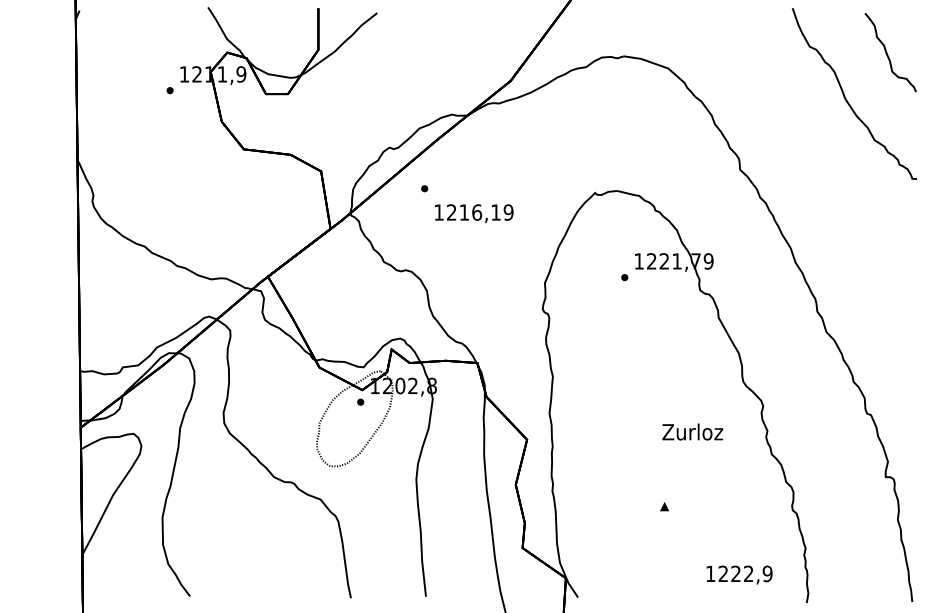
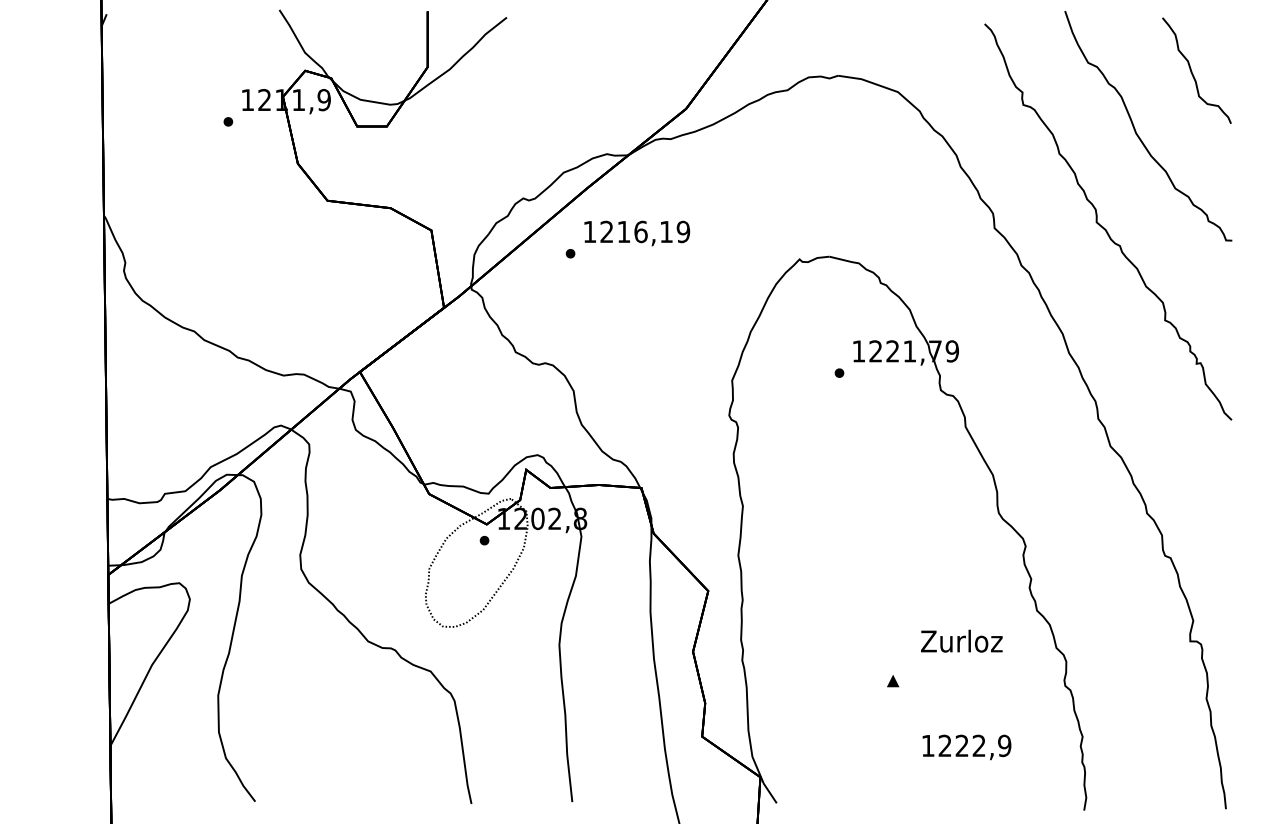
curve: (820, 167) -> (1102, 225), added
text: (474, 213) -> (637, 233), moved
text: (692, 431) -> (961, 640), moved
text: (739, 574) -> (966, 746), moved

